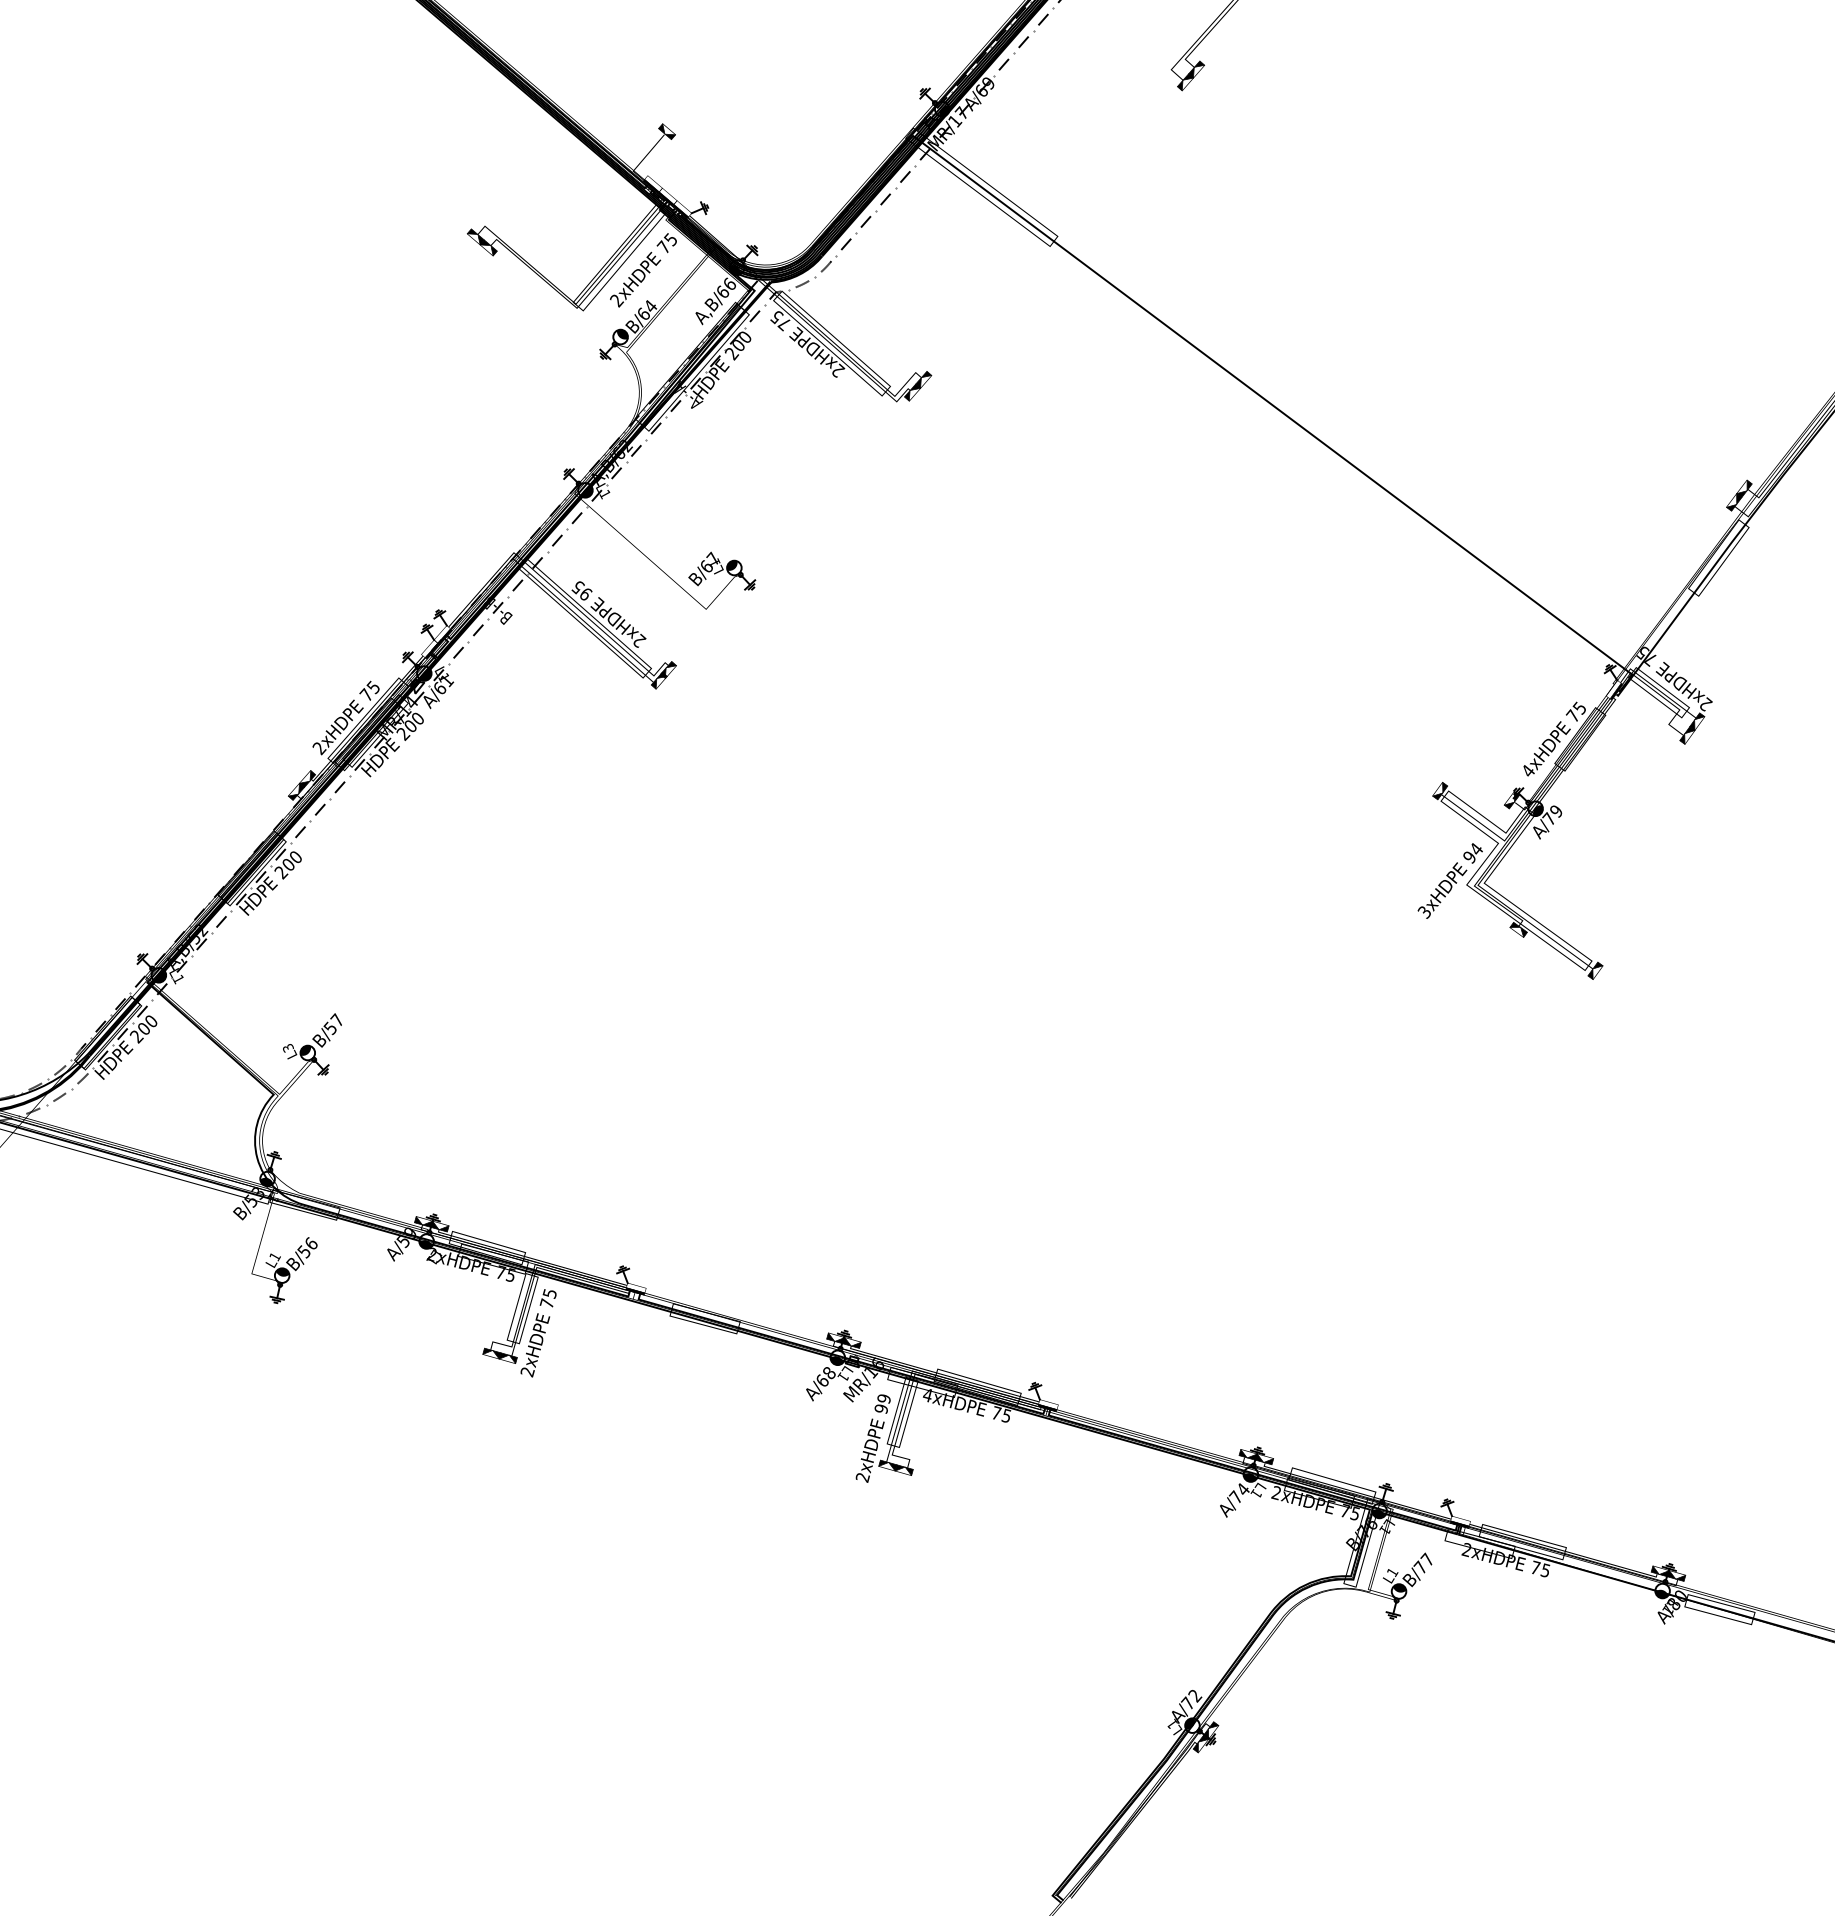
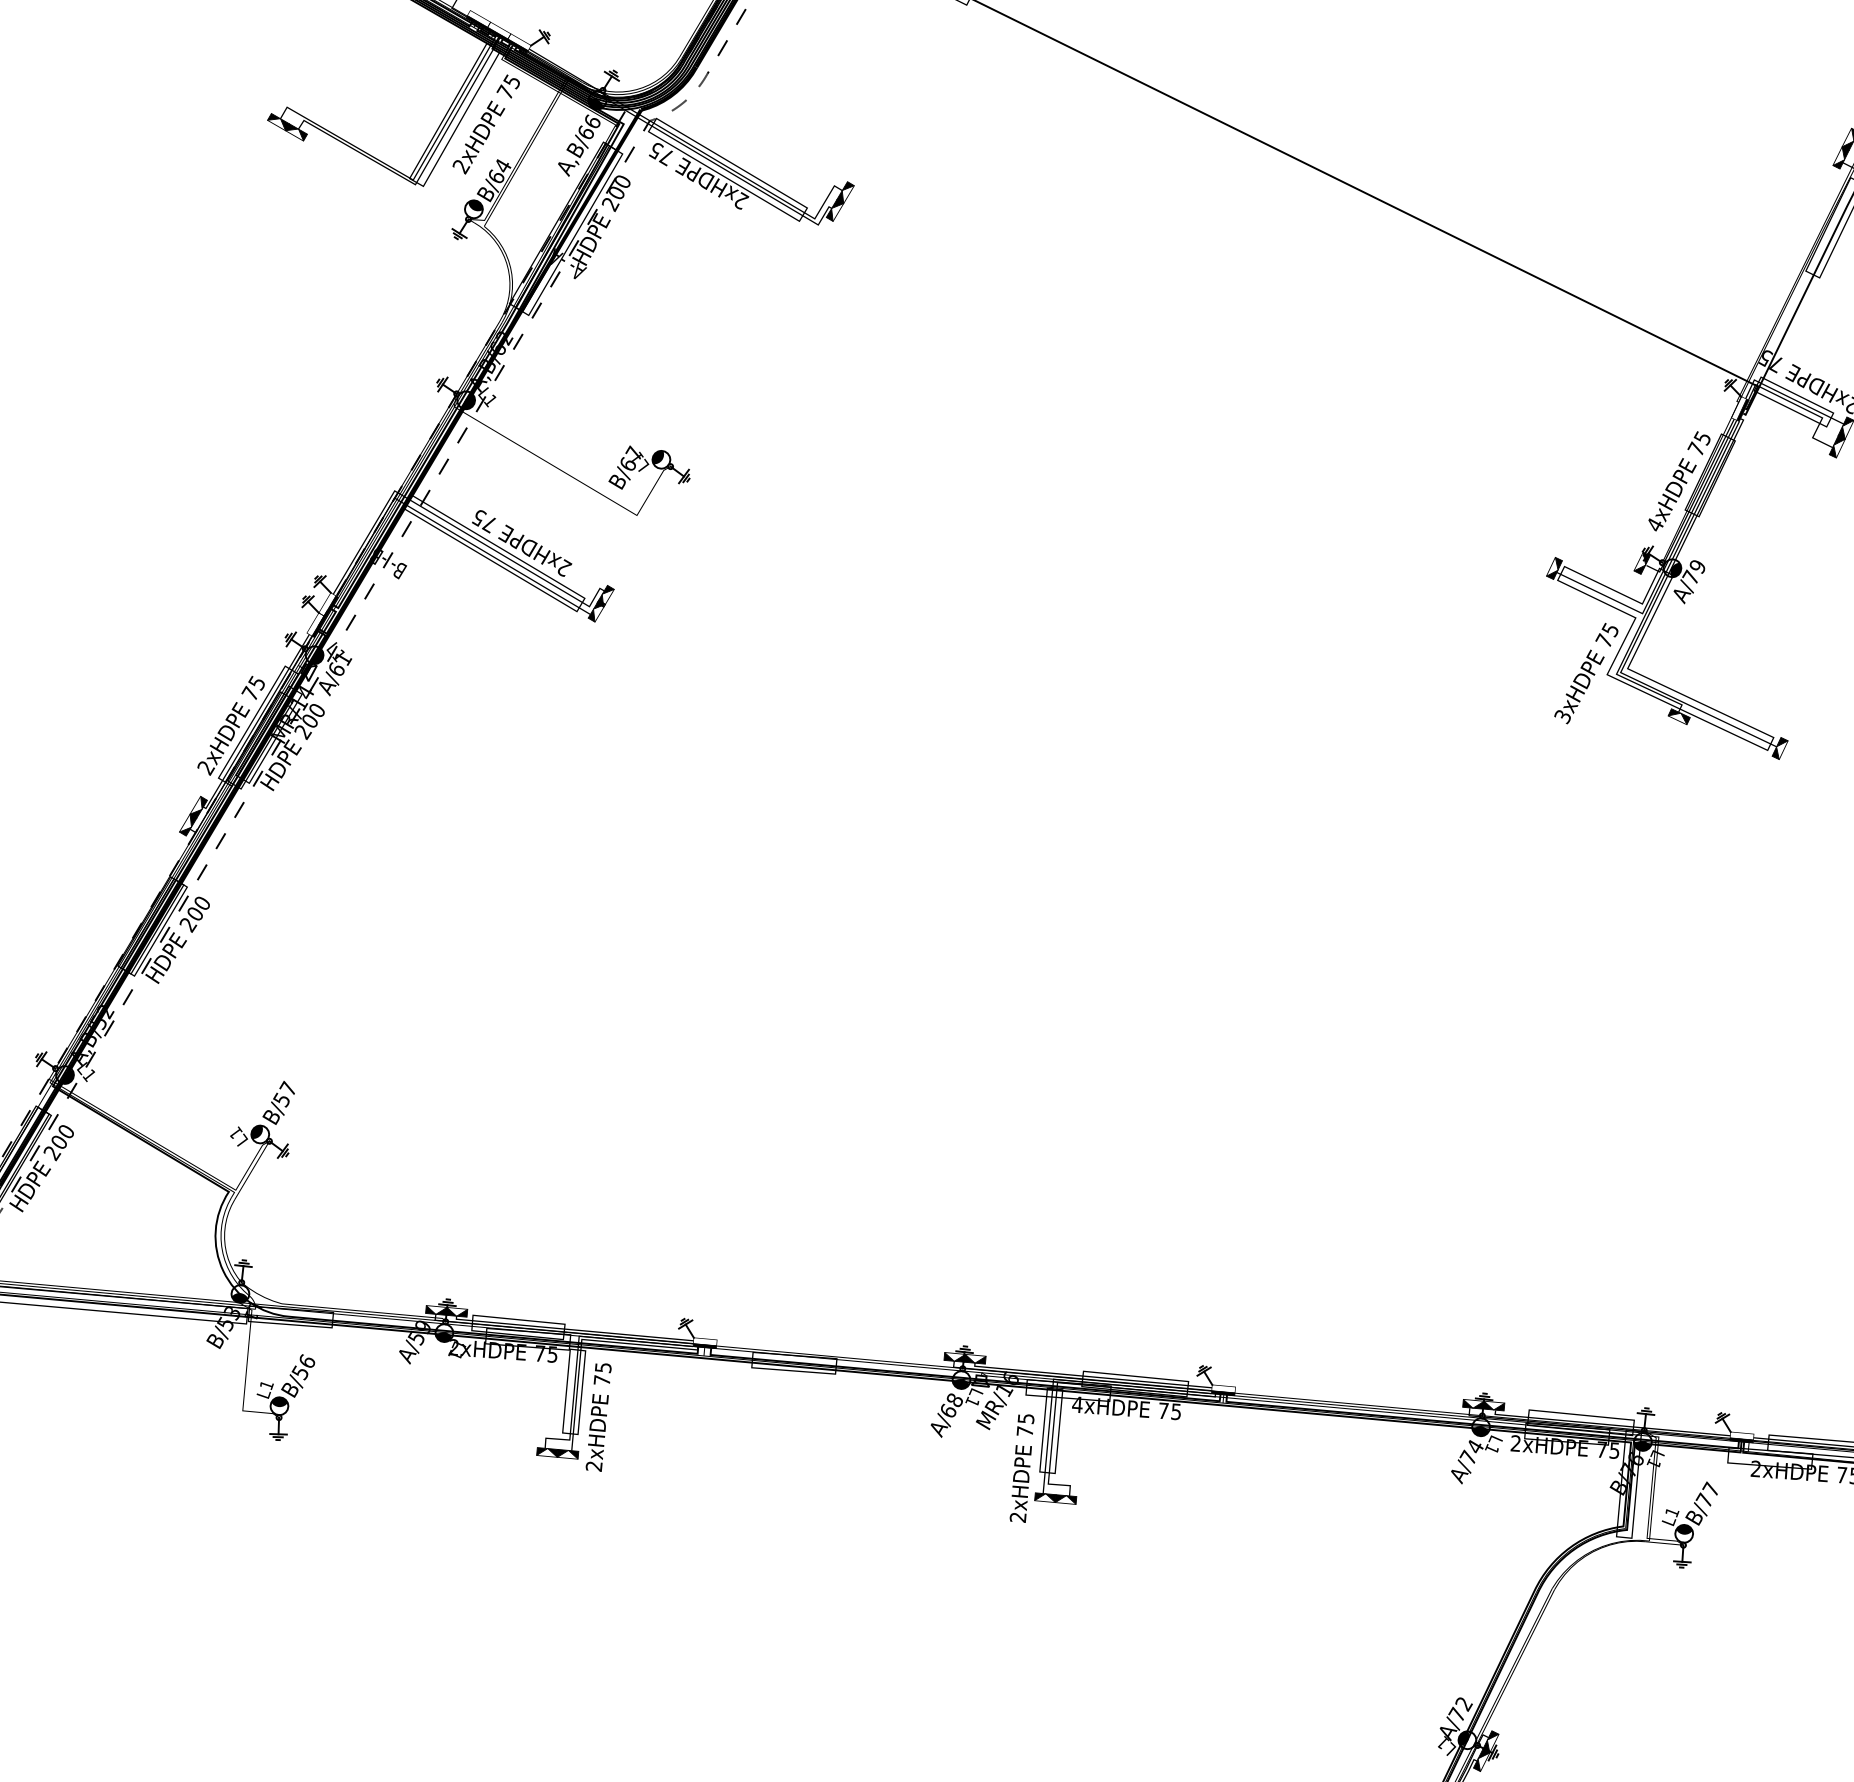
text: (585, 594) -> (489, 524), 95 -> 75
text: (1472, 852) -> (1606, 634), 94 -> 75
text: (288, 1047) -> (235, 1132), L3 -> L1
text: (882, 1403) -> (1025, 1424), 99 -> 75

